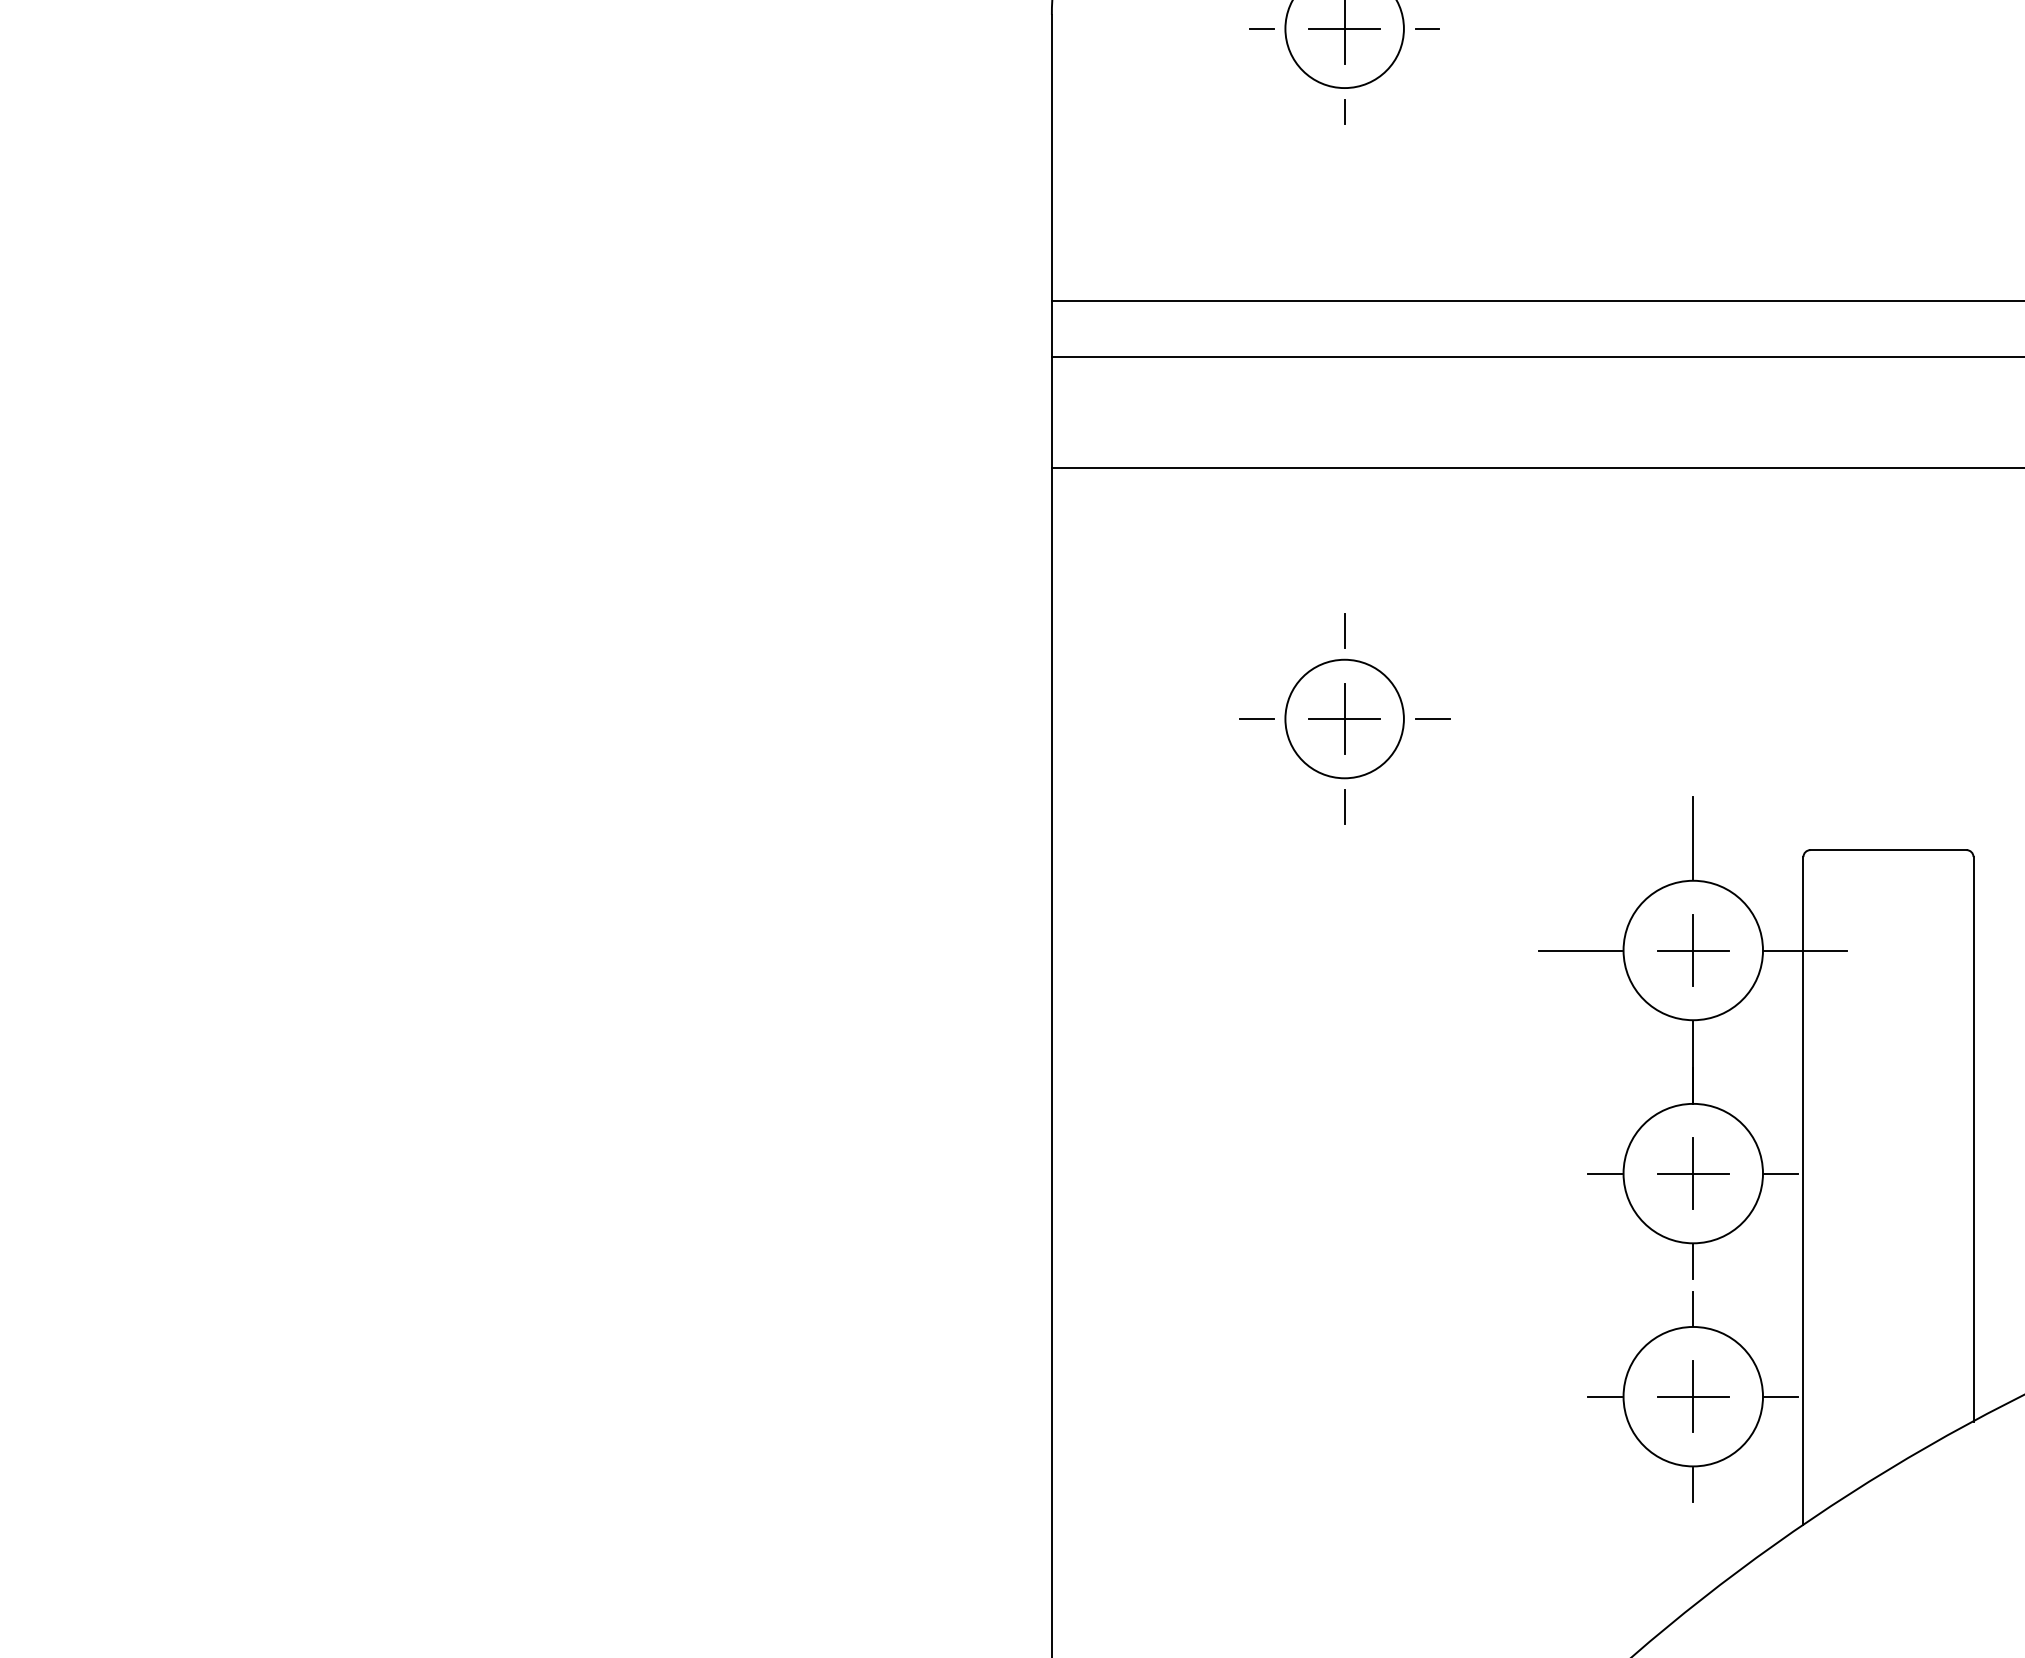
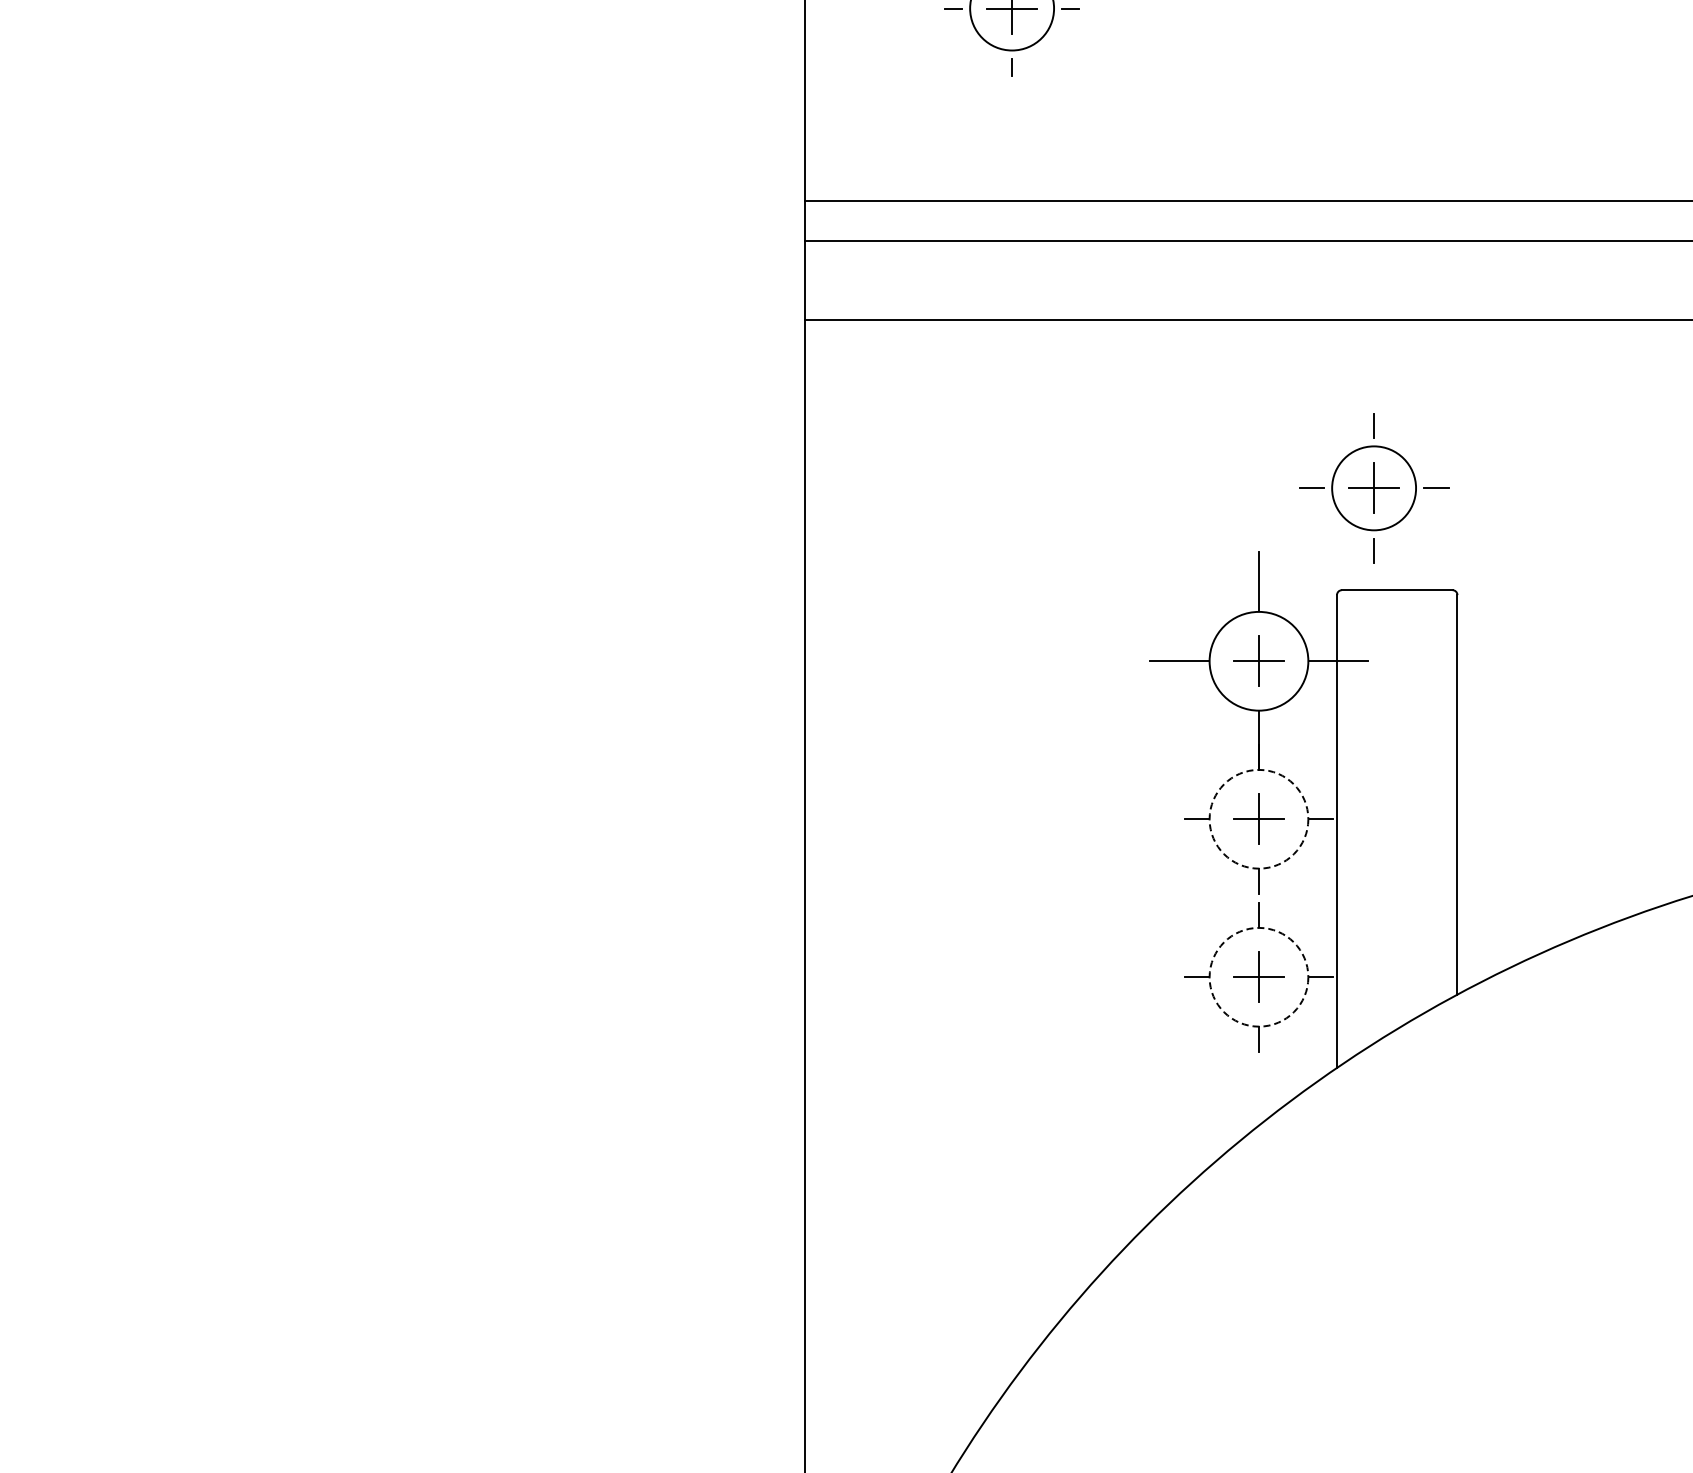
part: (1345, 719) -> (1374, 488), moved
circle: (1692, 1172) -> (1258, 818), solid -> dashed
circle: (1692, 1395) -> (1258, 976), solid -> dashed

